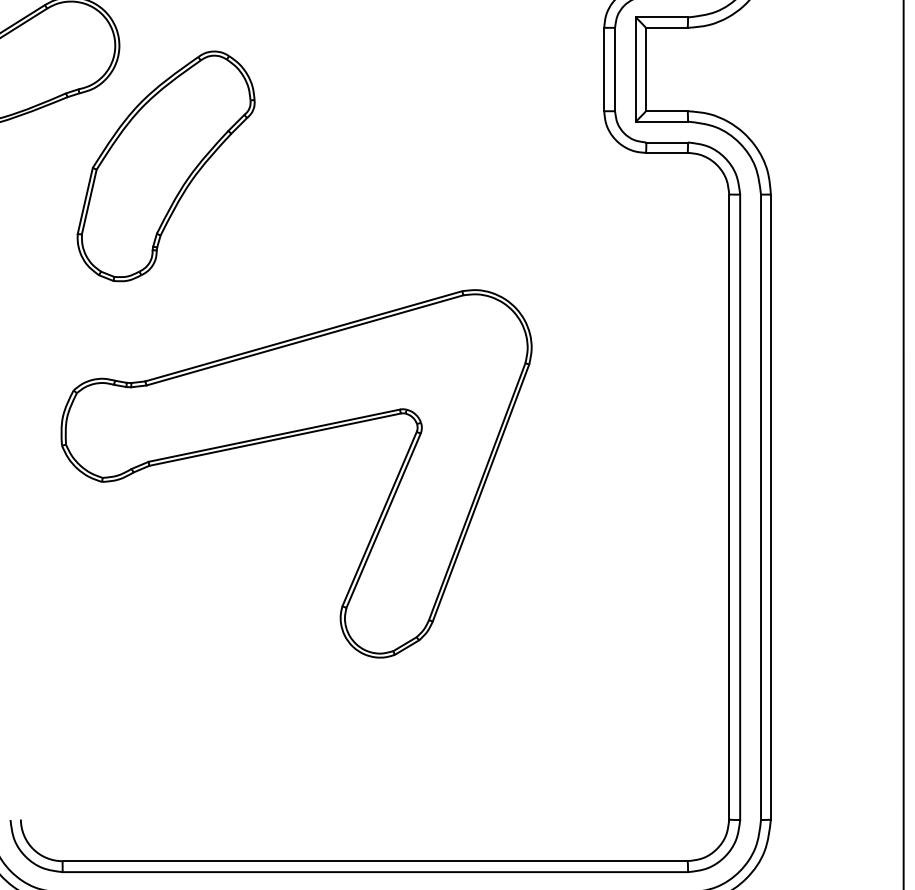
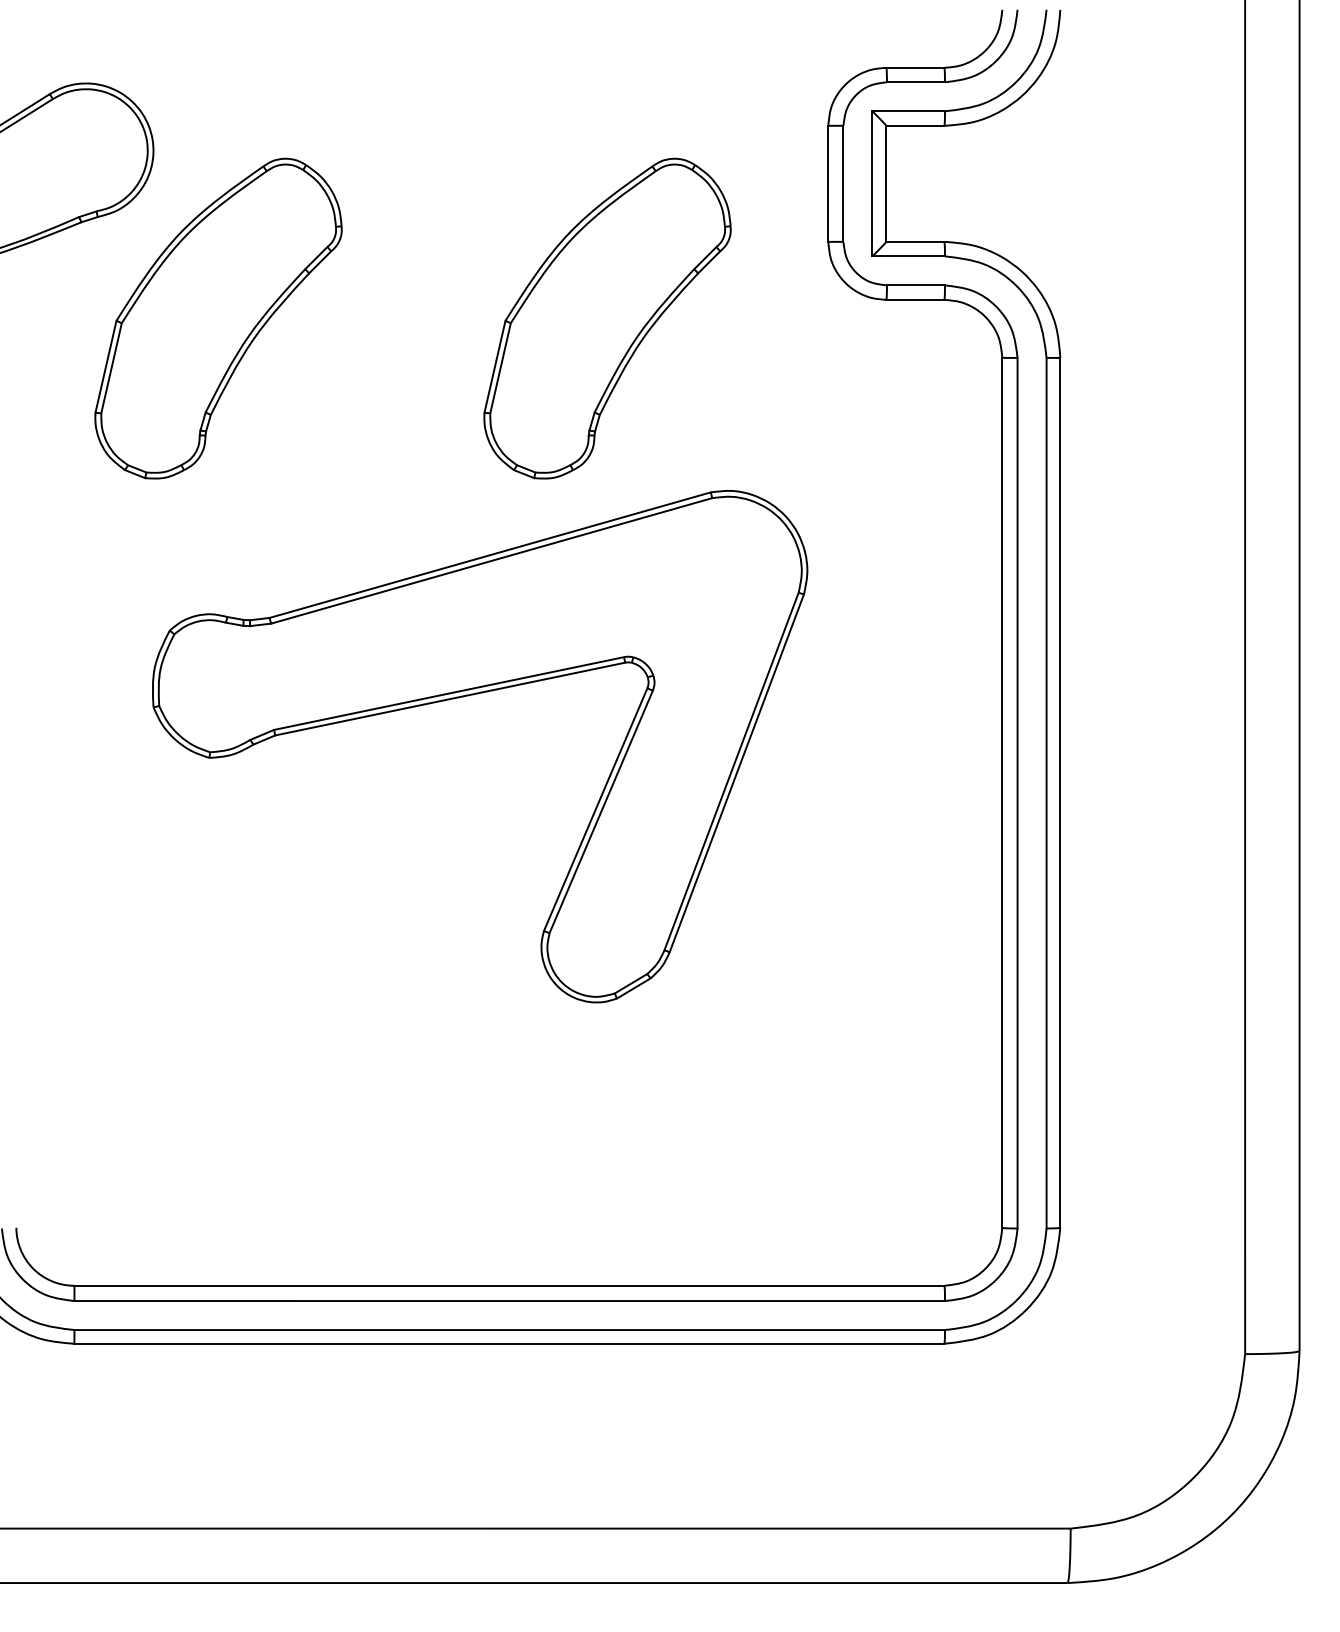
part: (445, 166) -> (607, 318), added
part: (288, 437) -> (468, 696), moved

